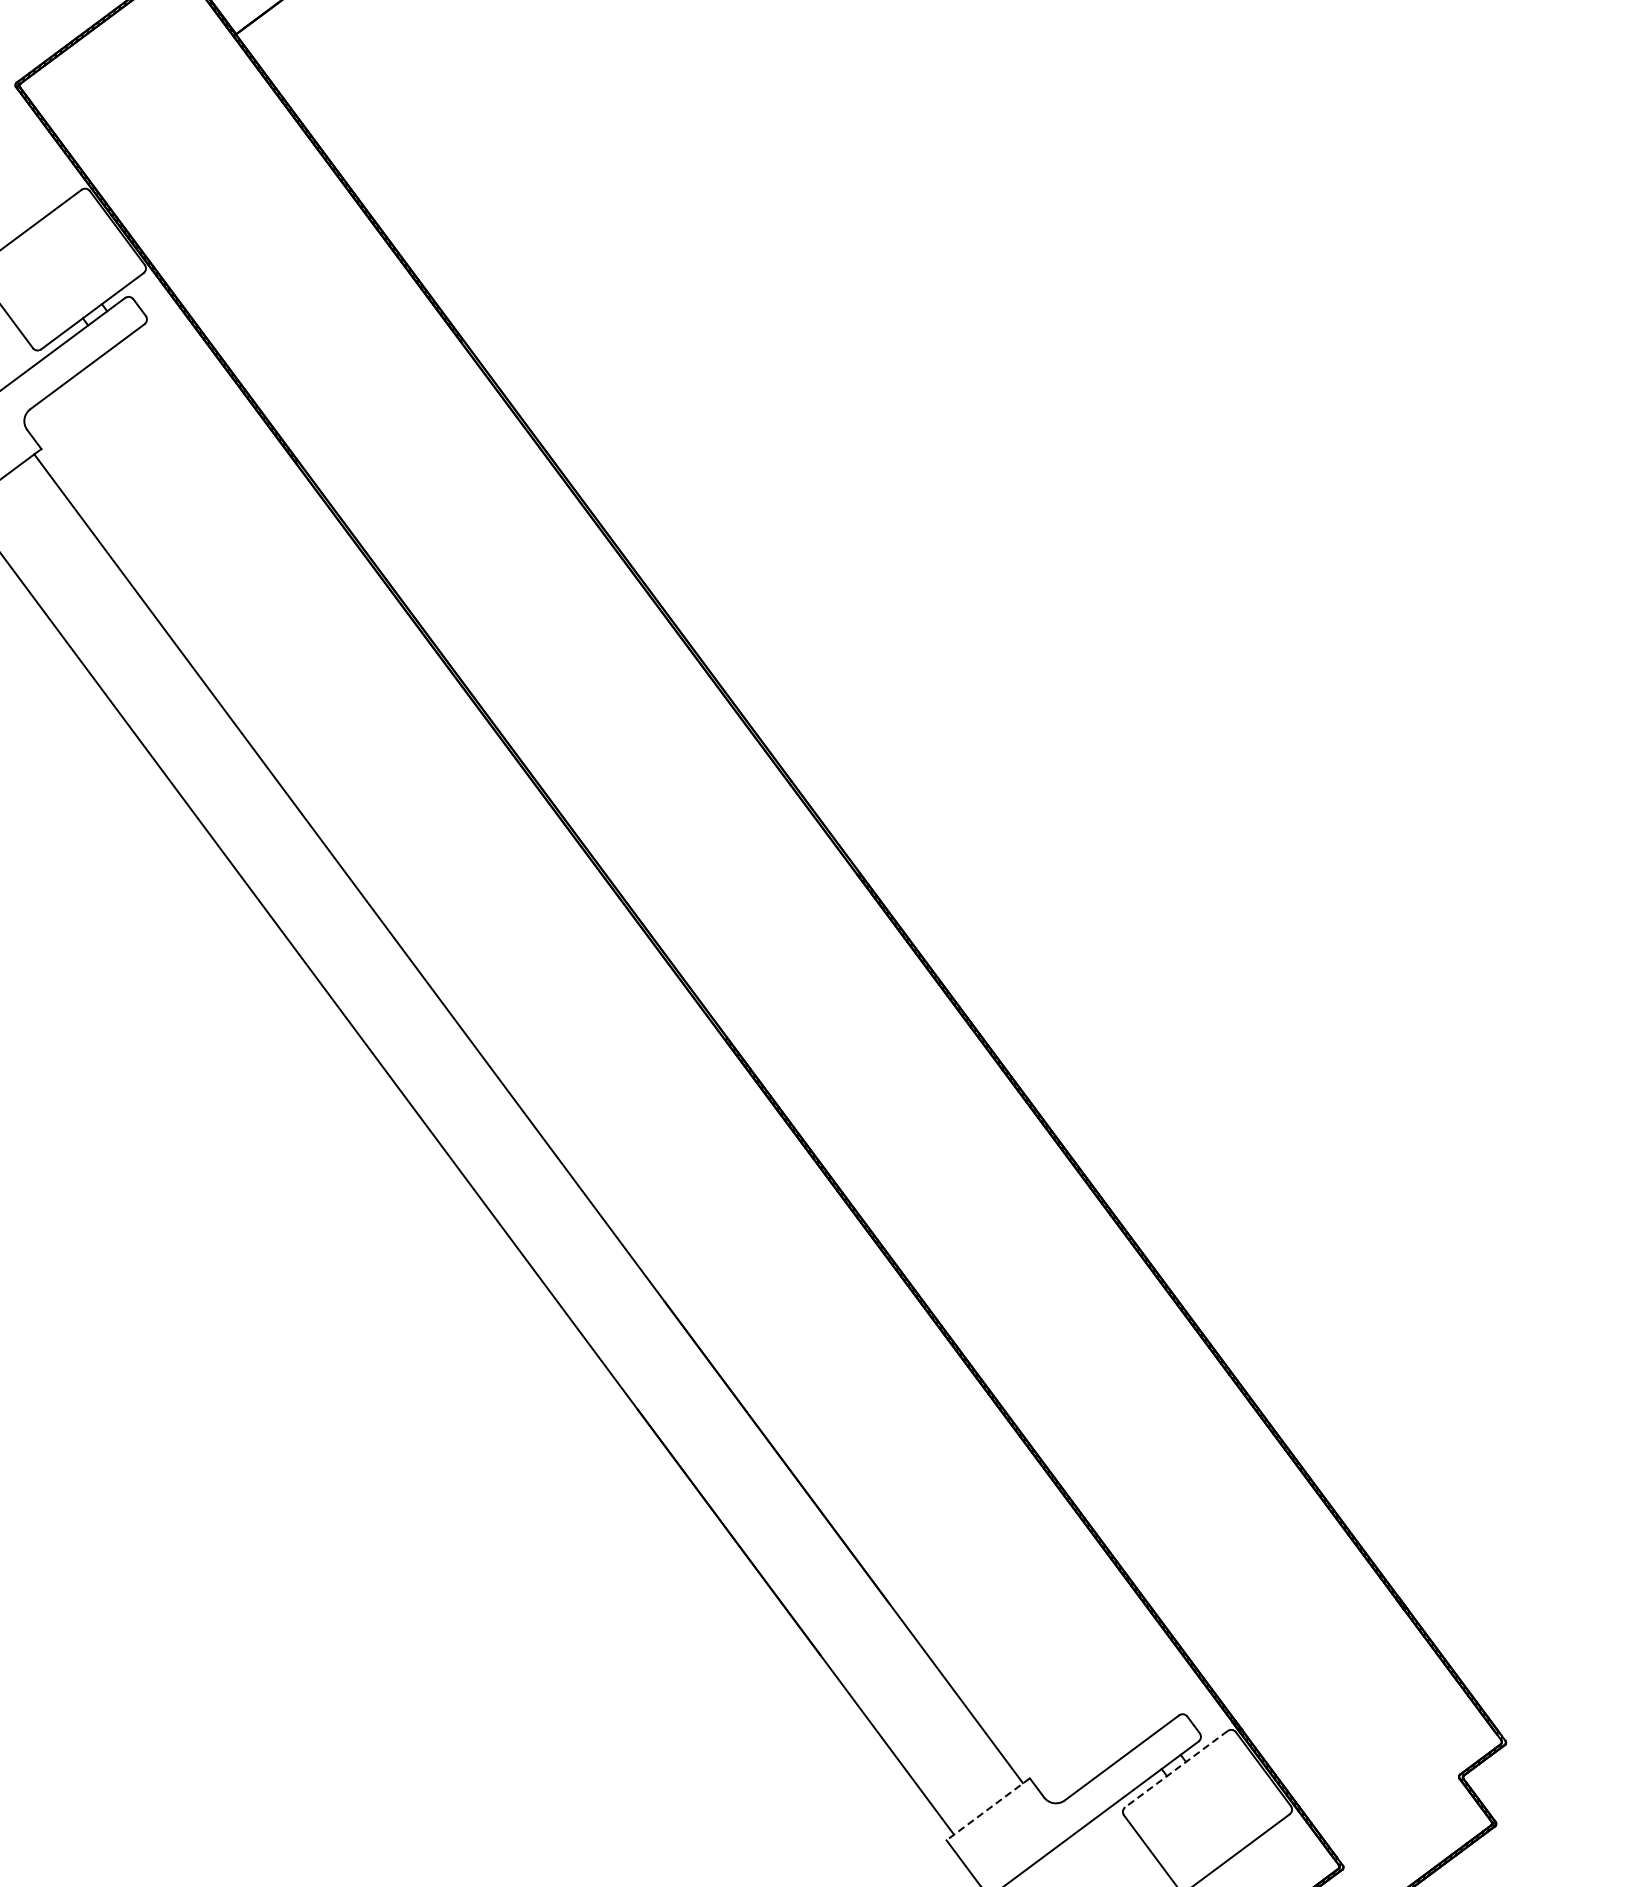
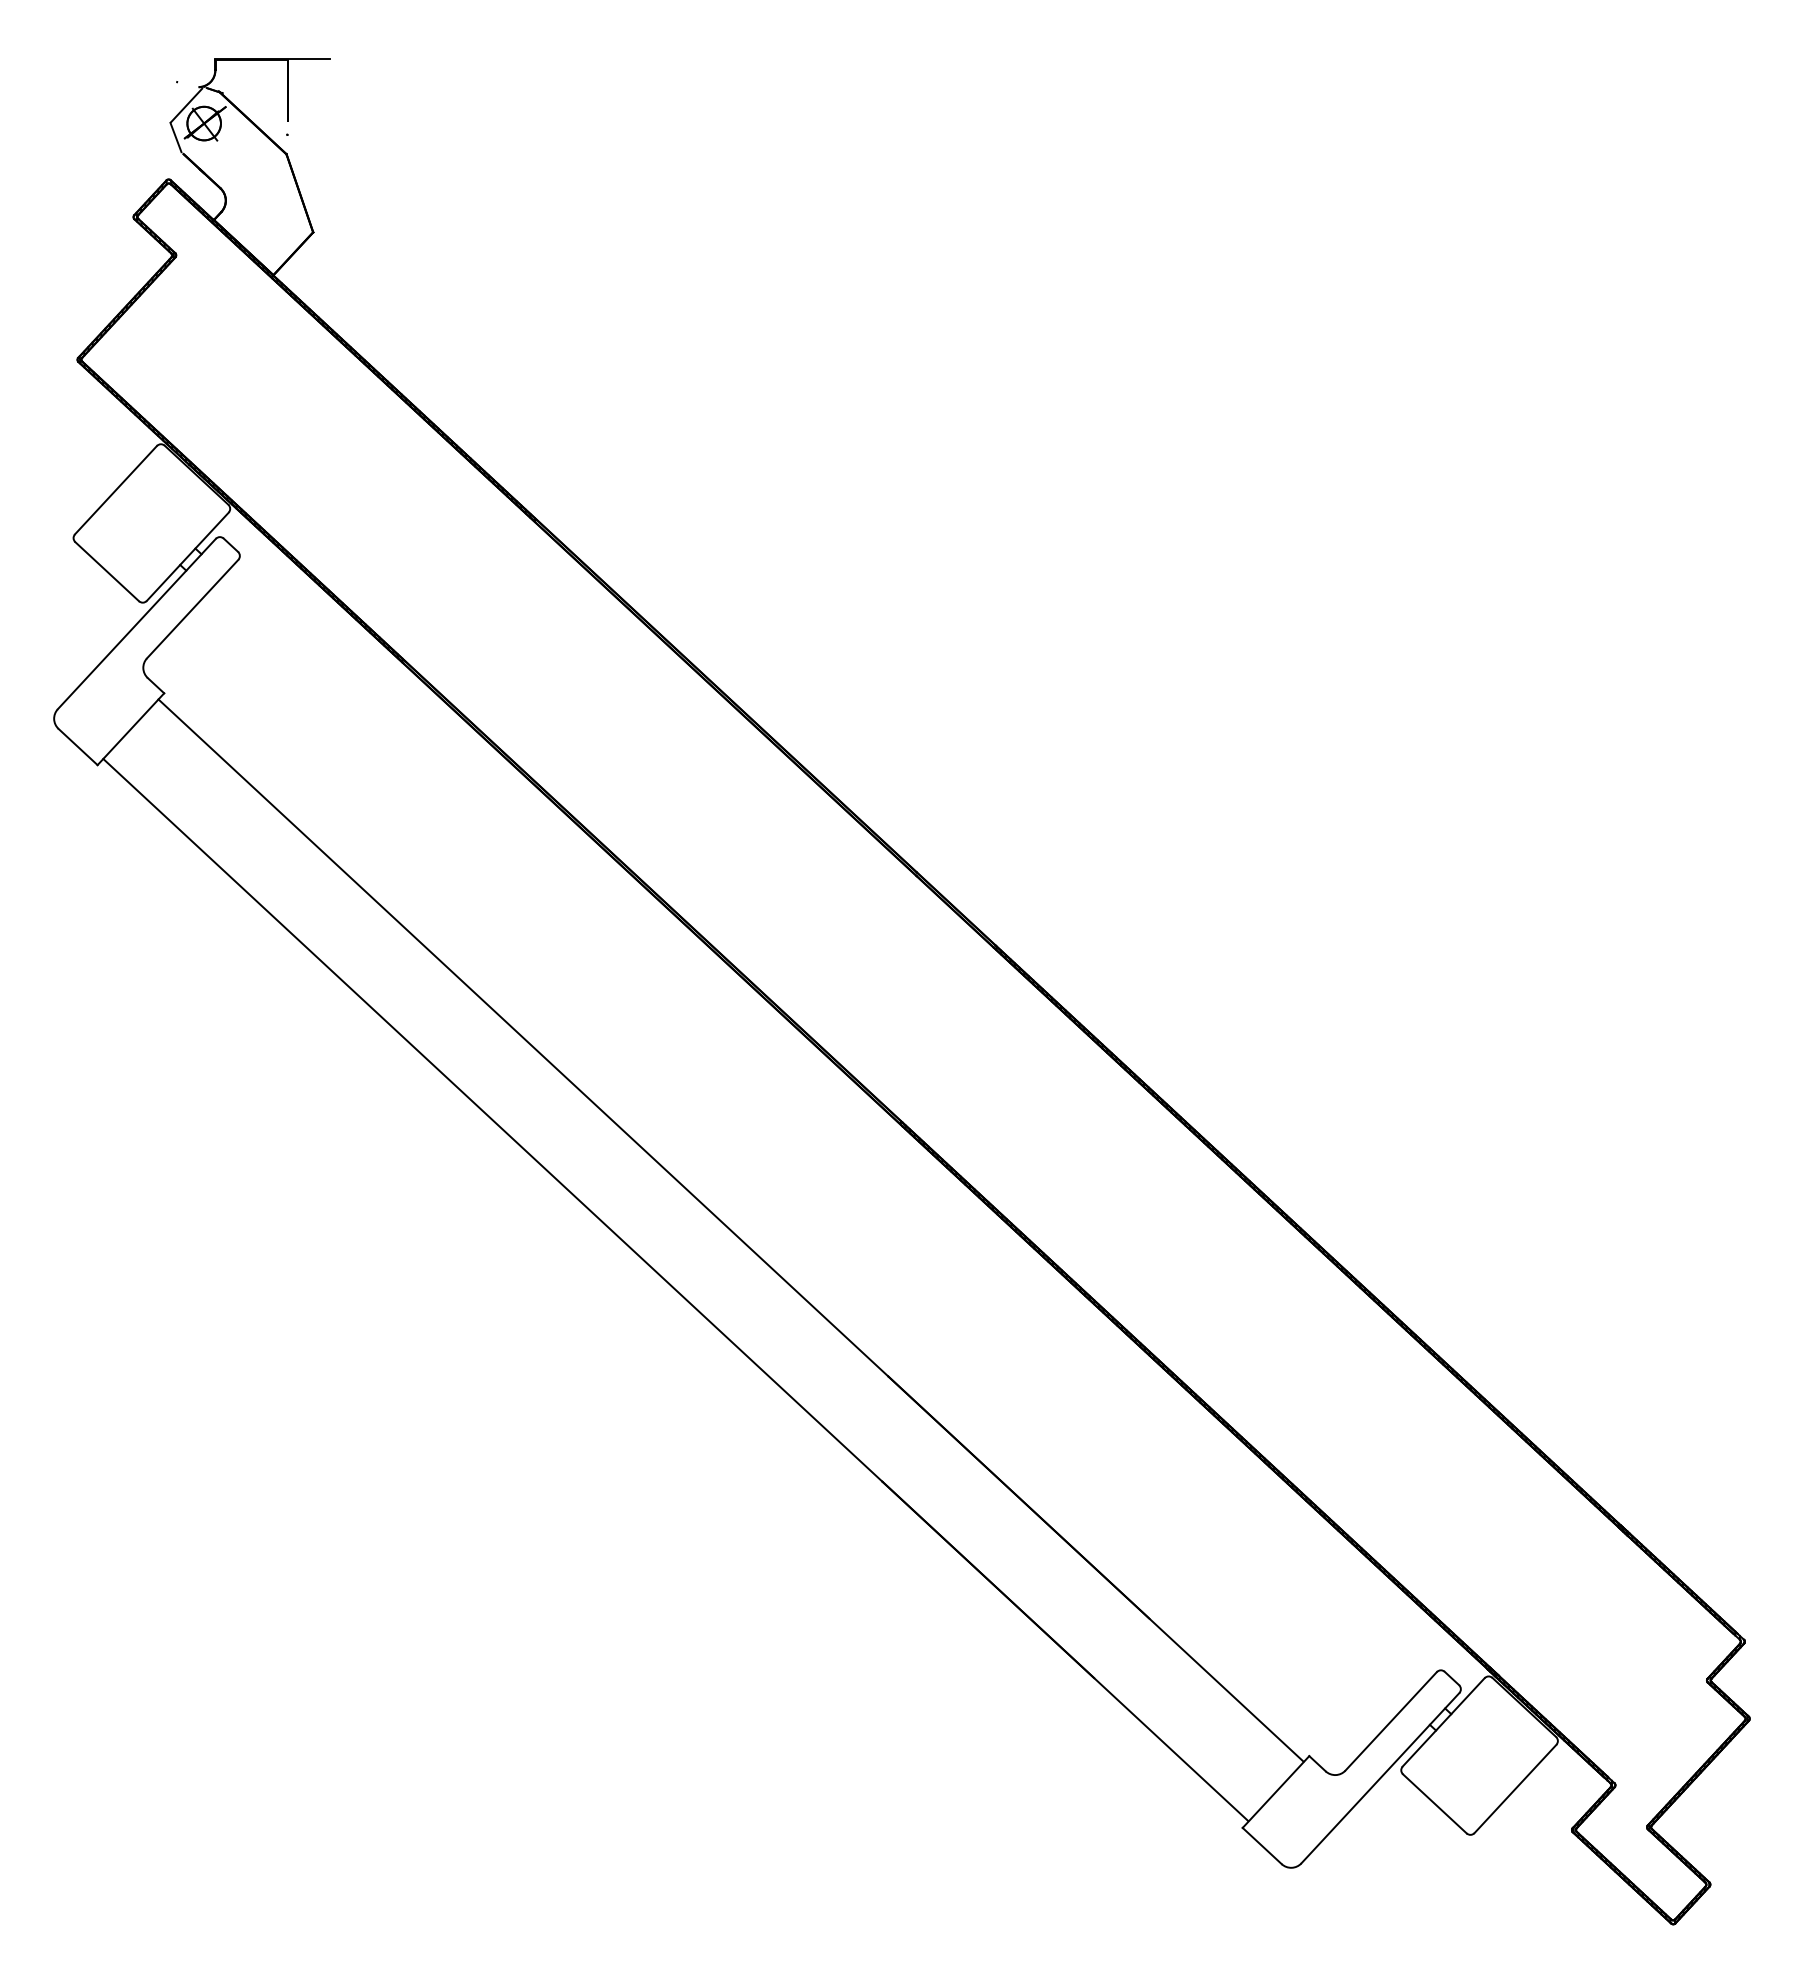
line: (1176, 1769) -> (1443, 1722), dashed -> solid
line: (988, 1809) -> (1276, 1792), dashed -> solid

